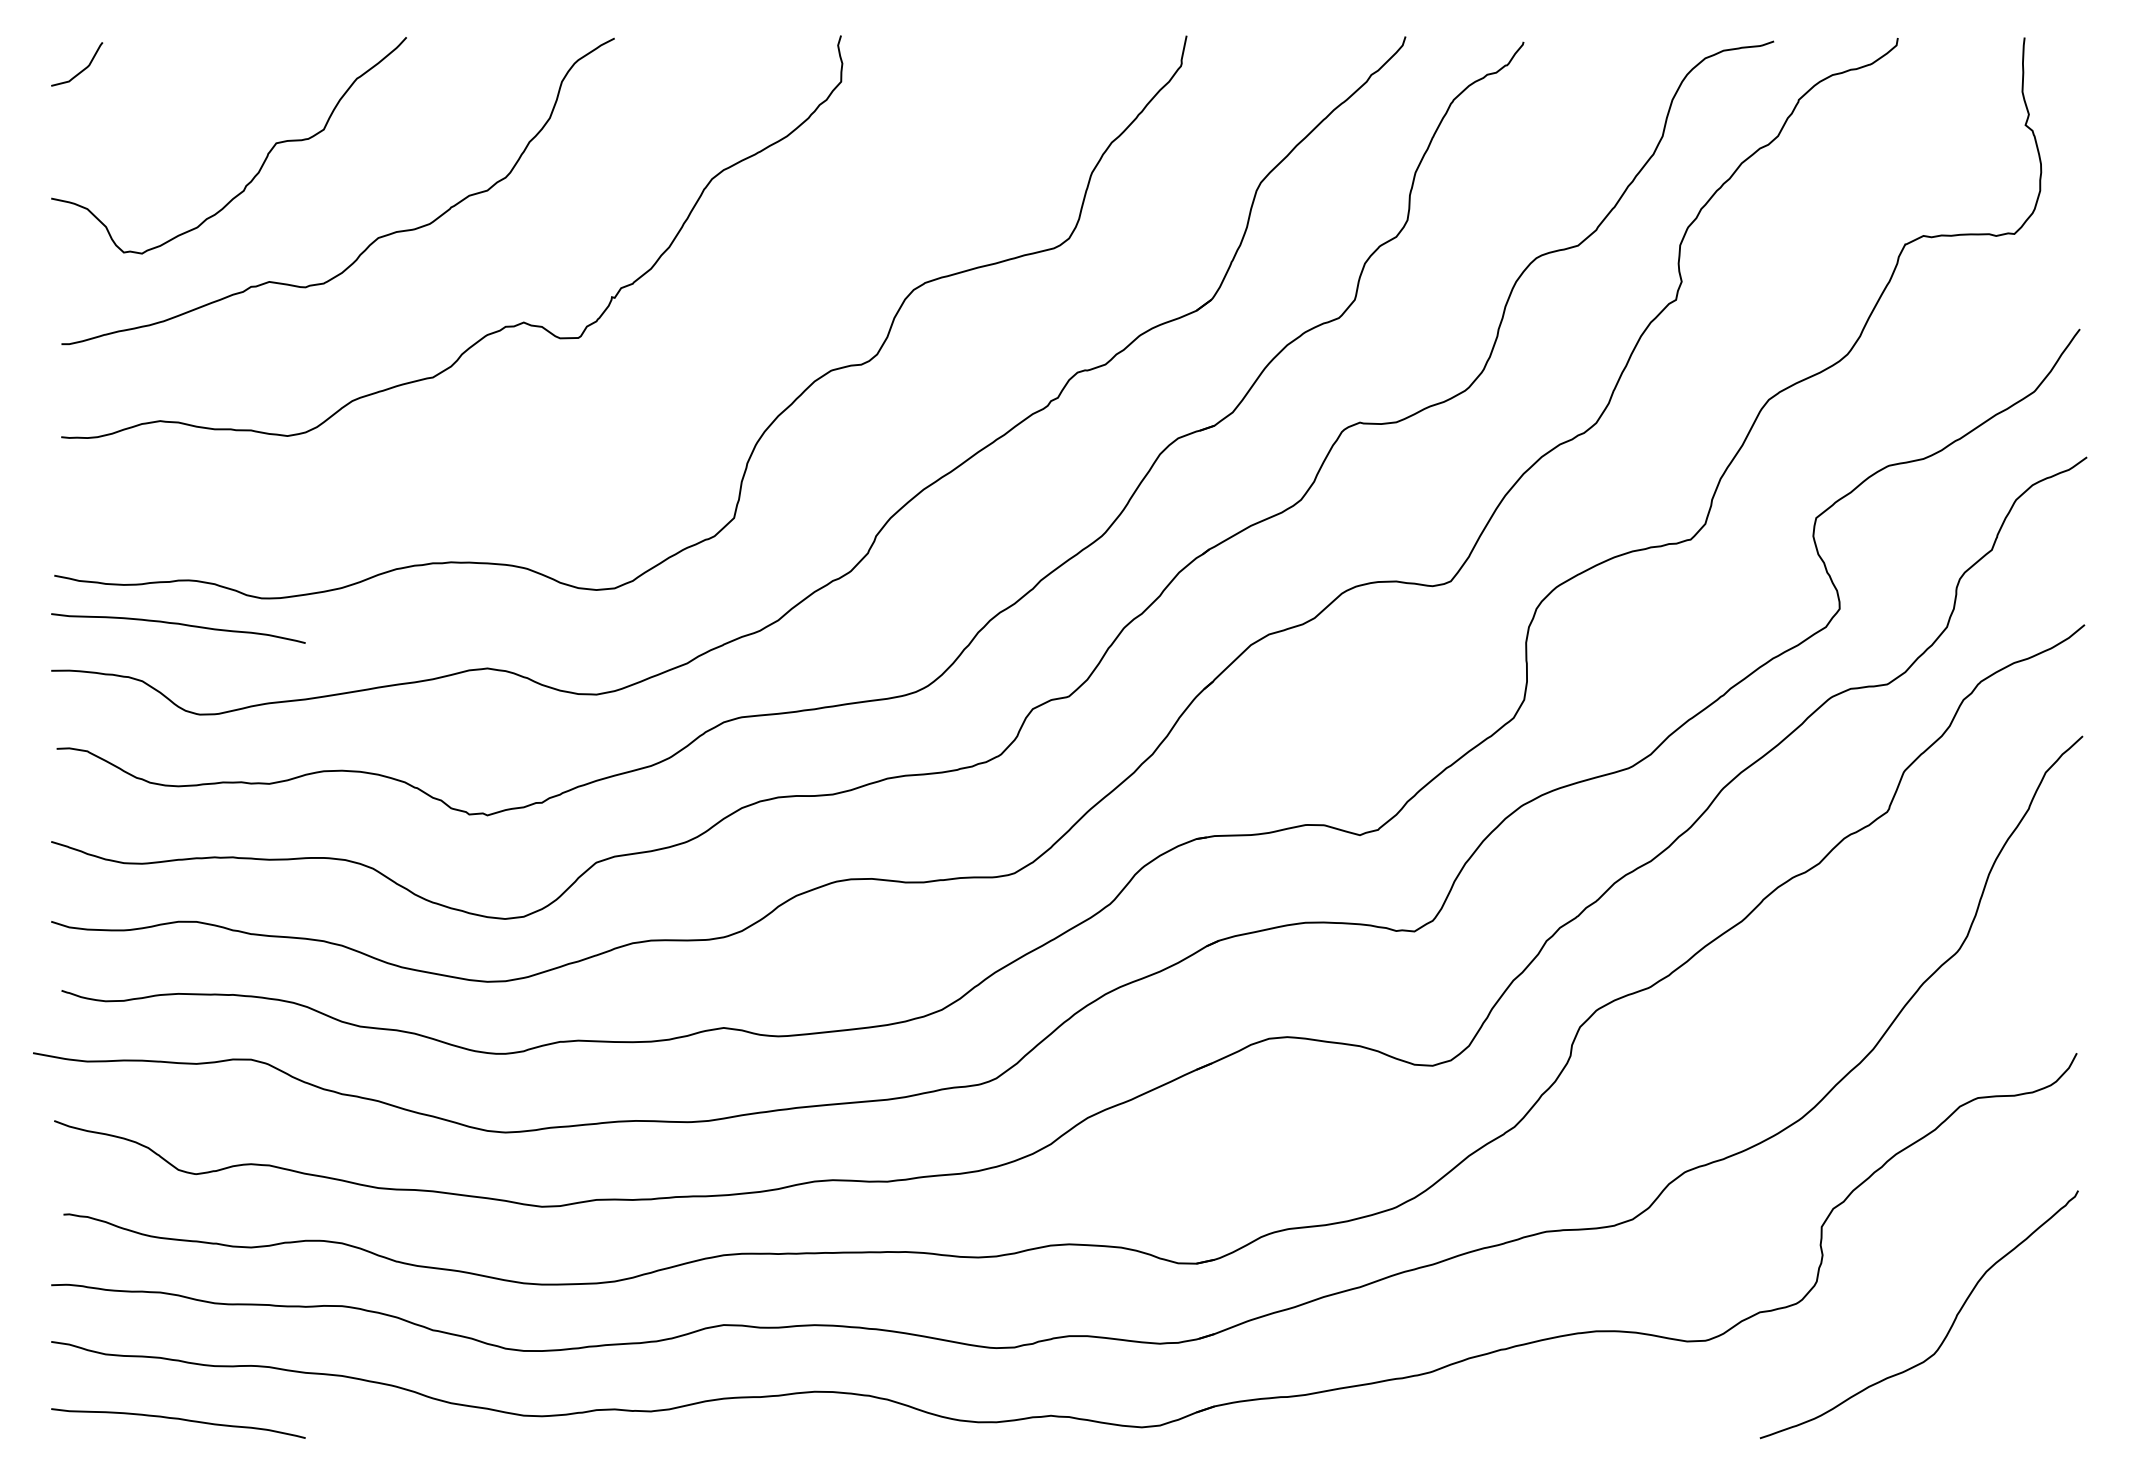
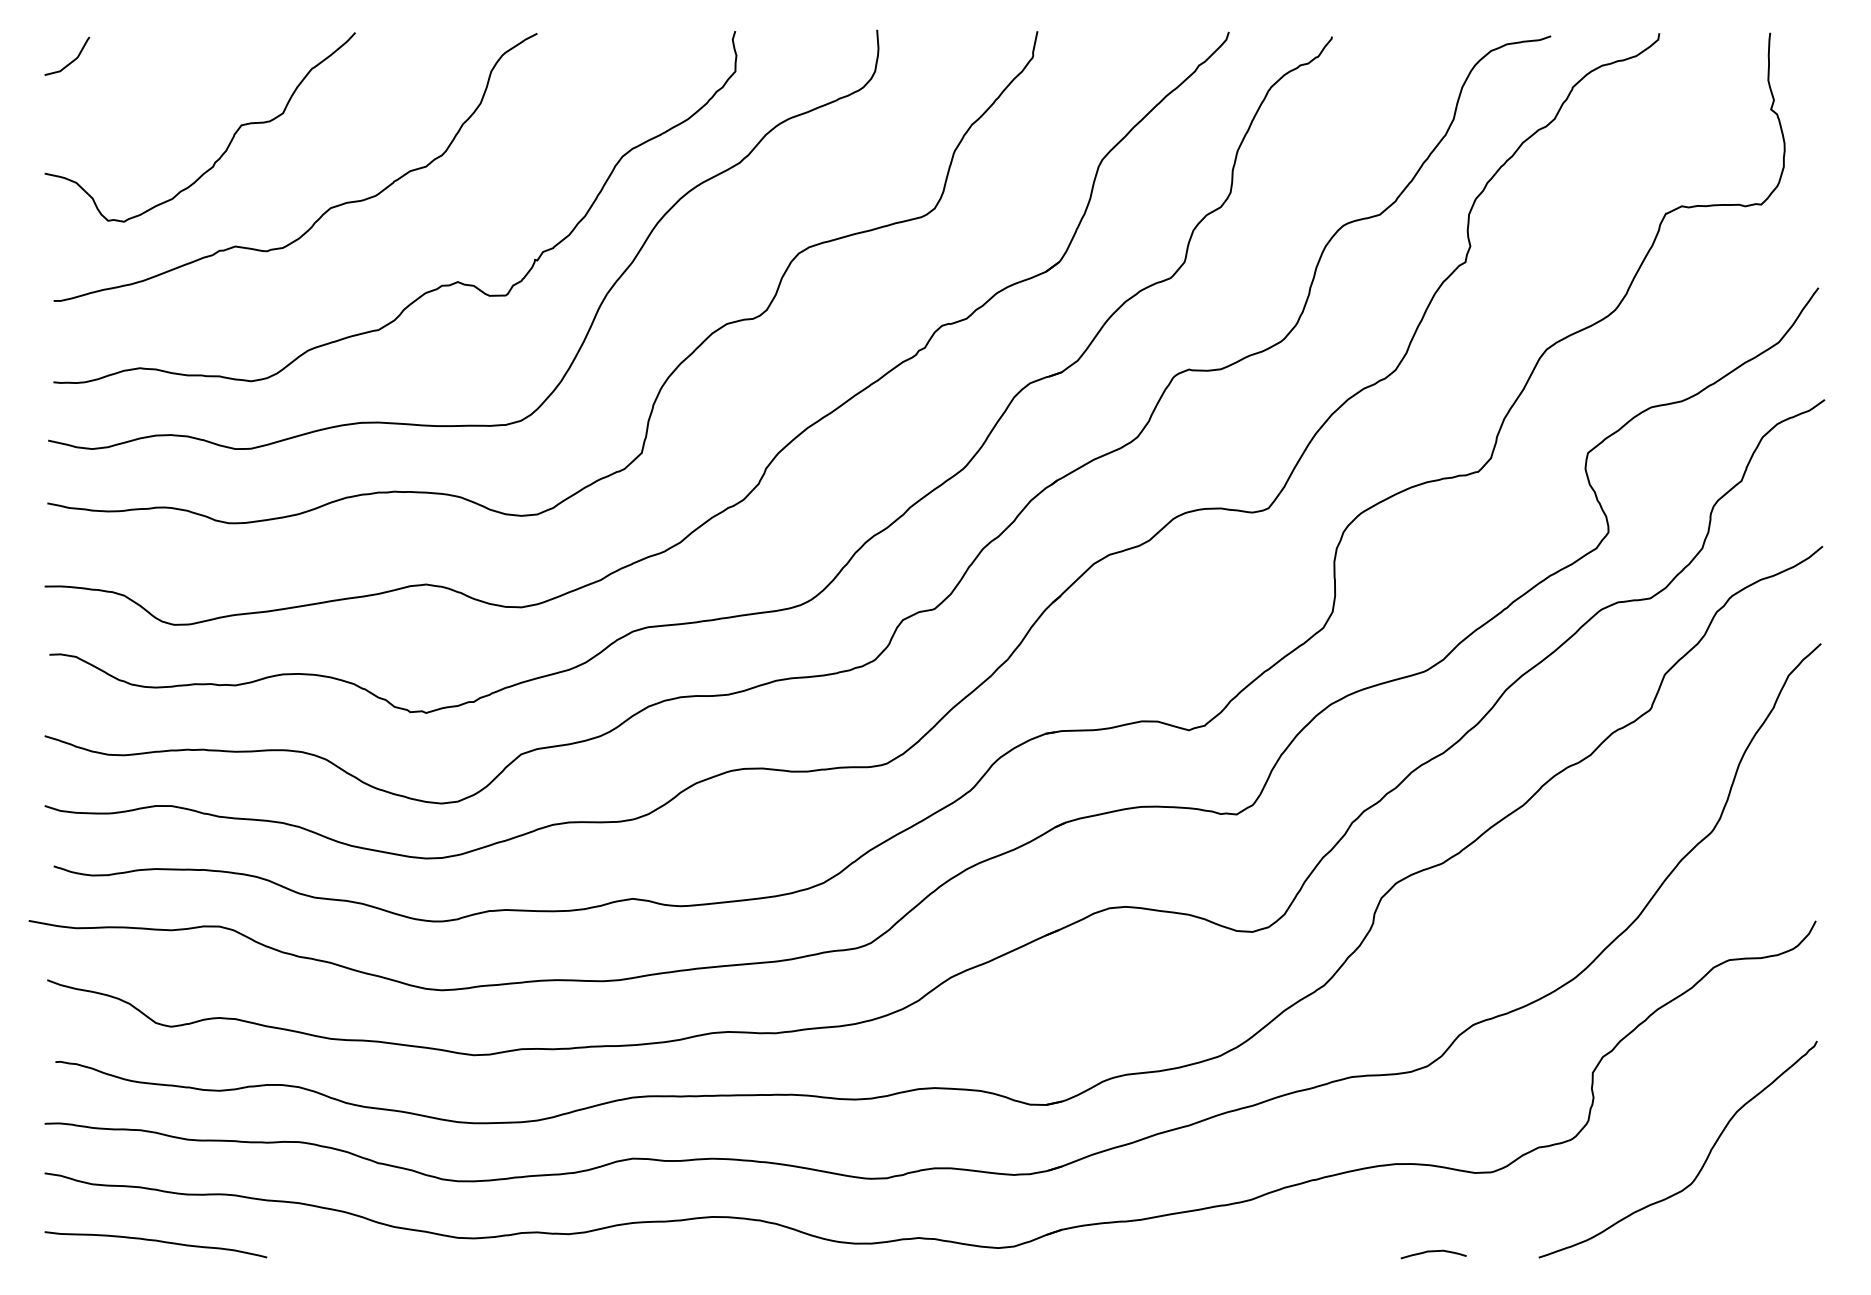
curve: (684, 351) -> (598, 307), added
curve: (178, 624) -> (155, 546), removed
curve: (1639, 1431) -> (1433, 1251), added

